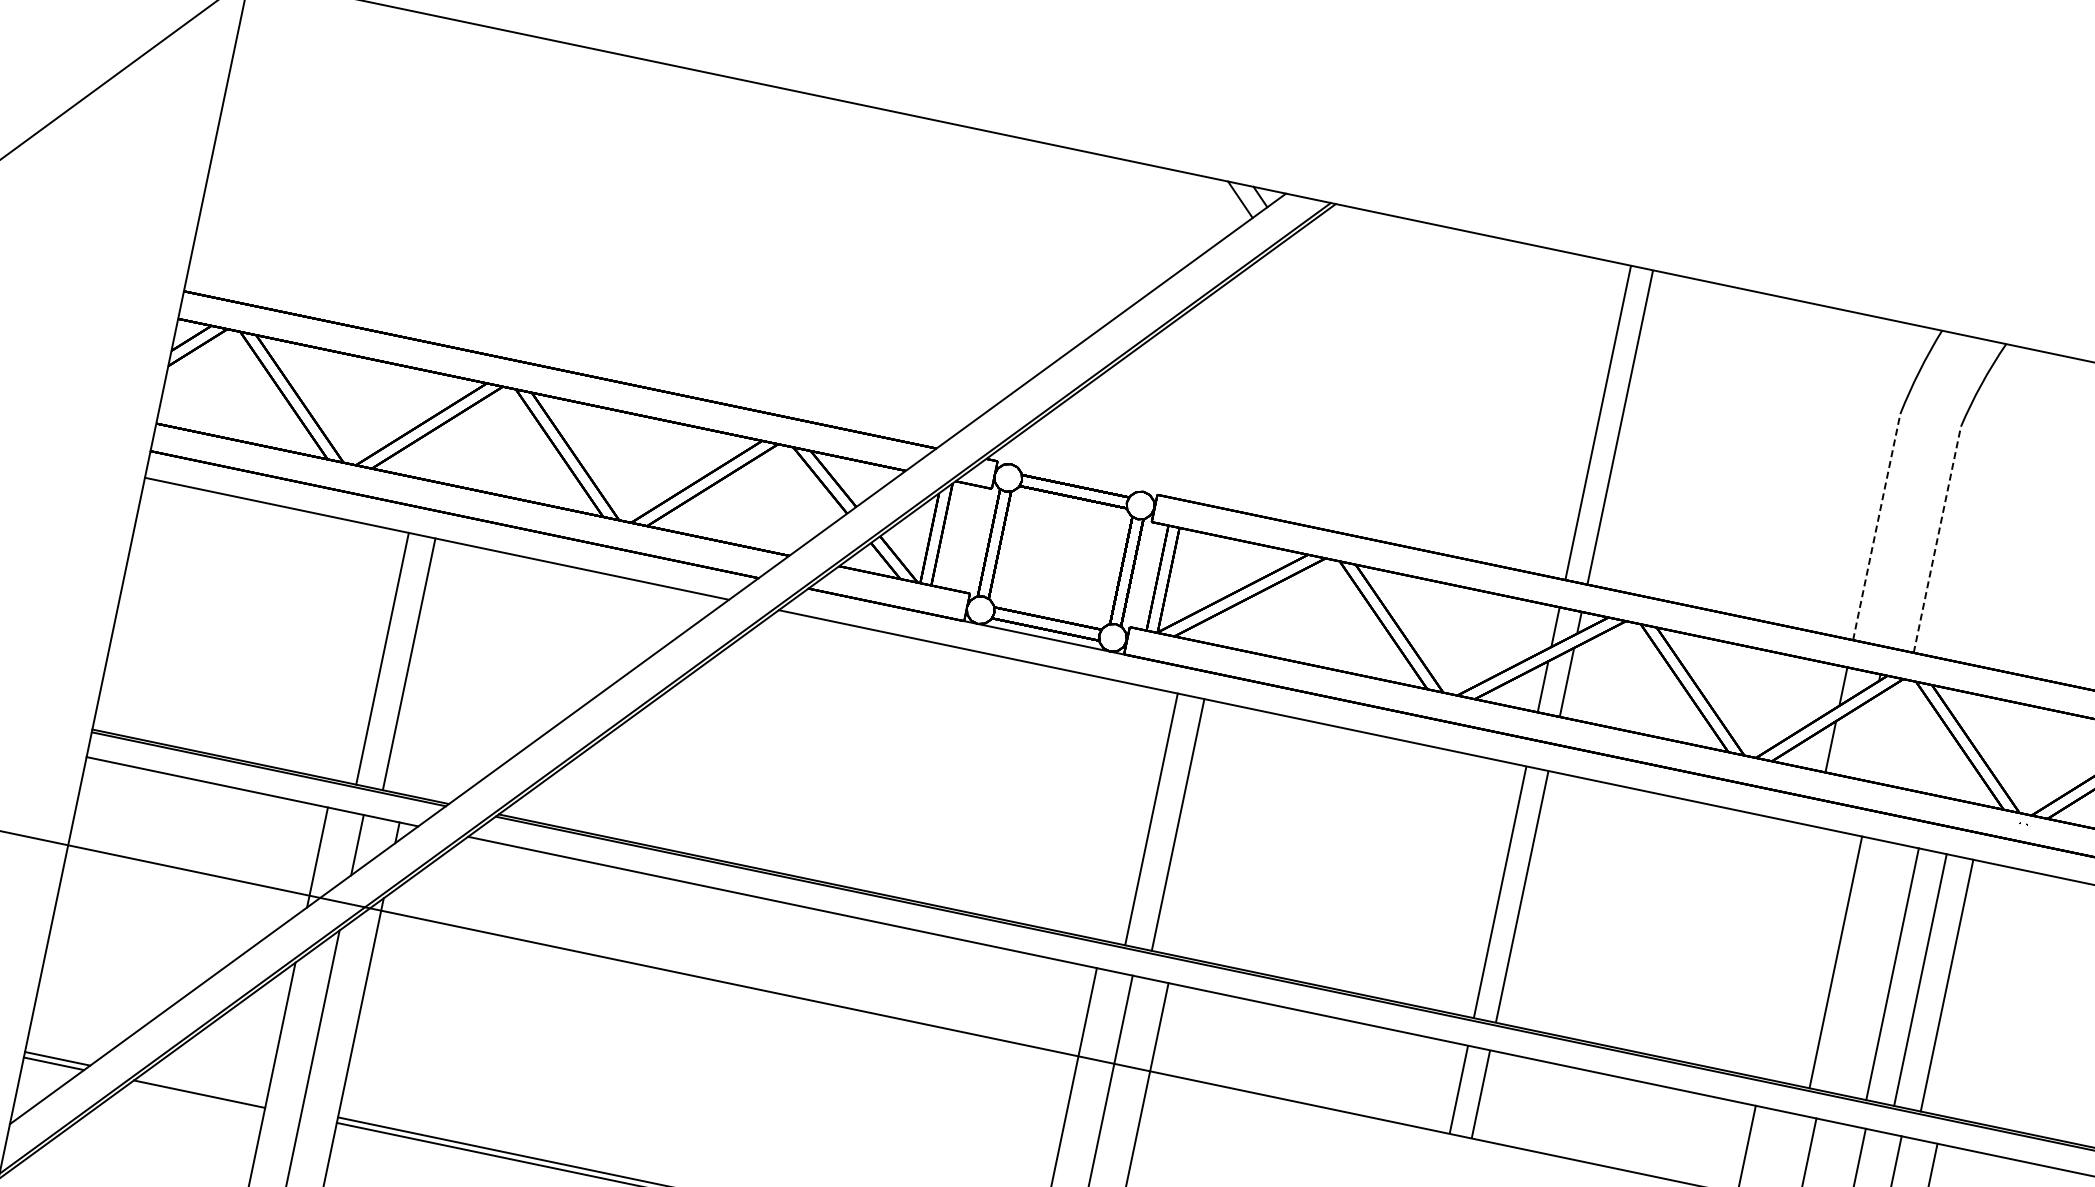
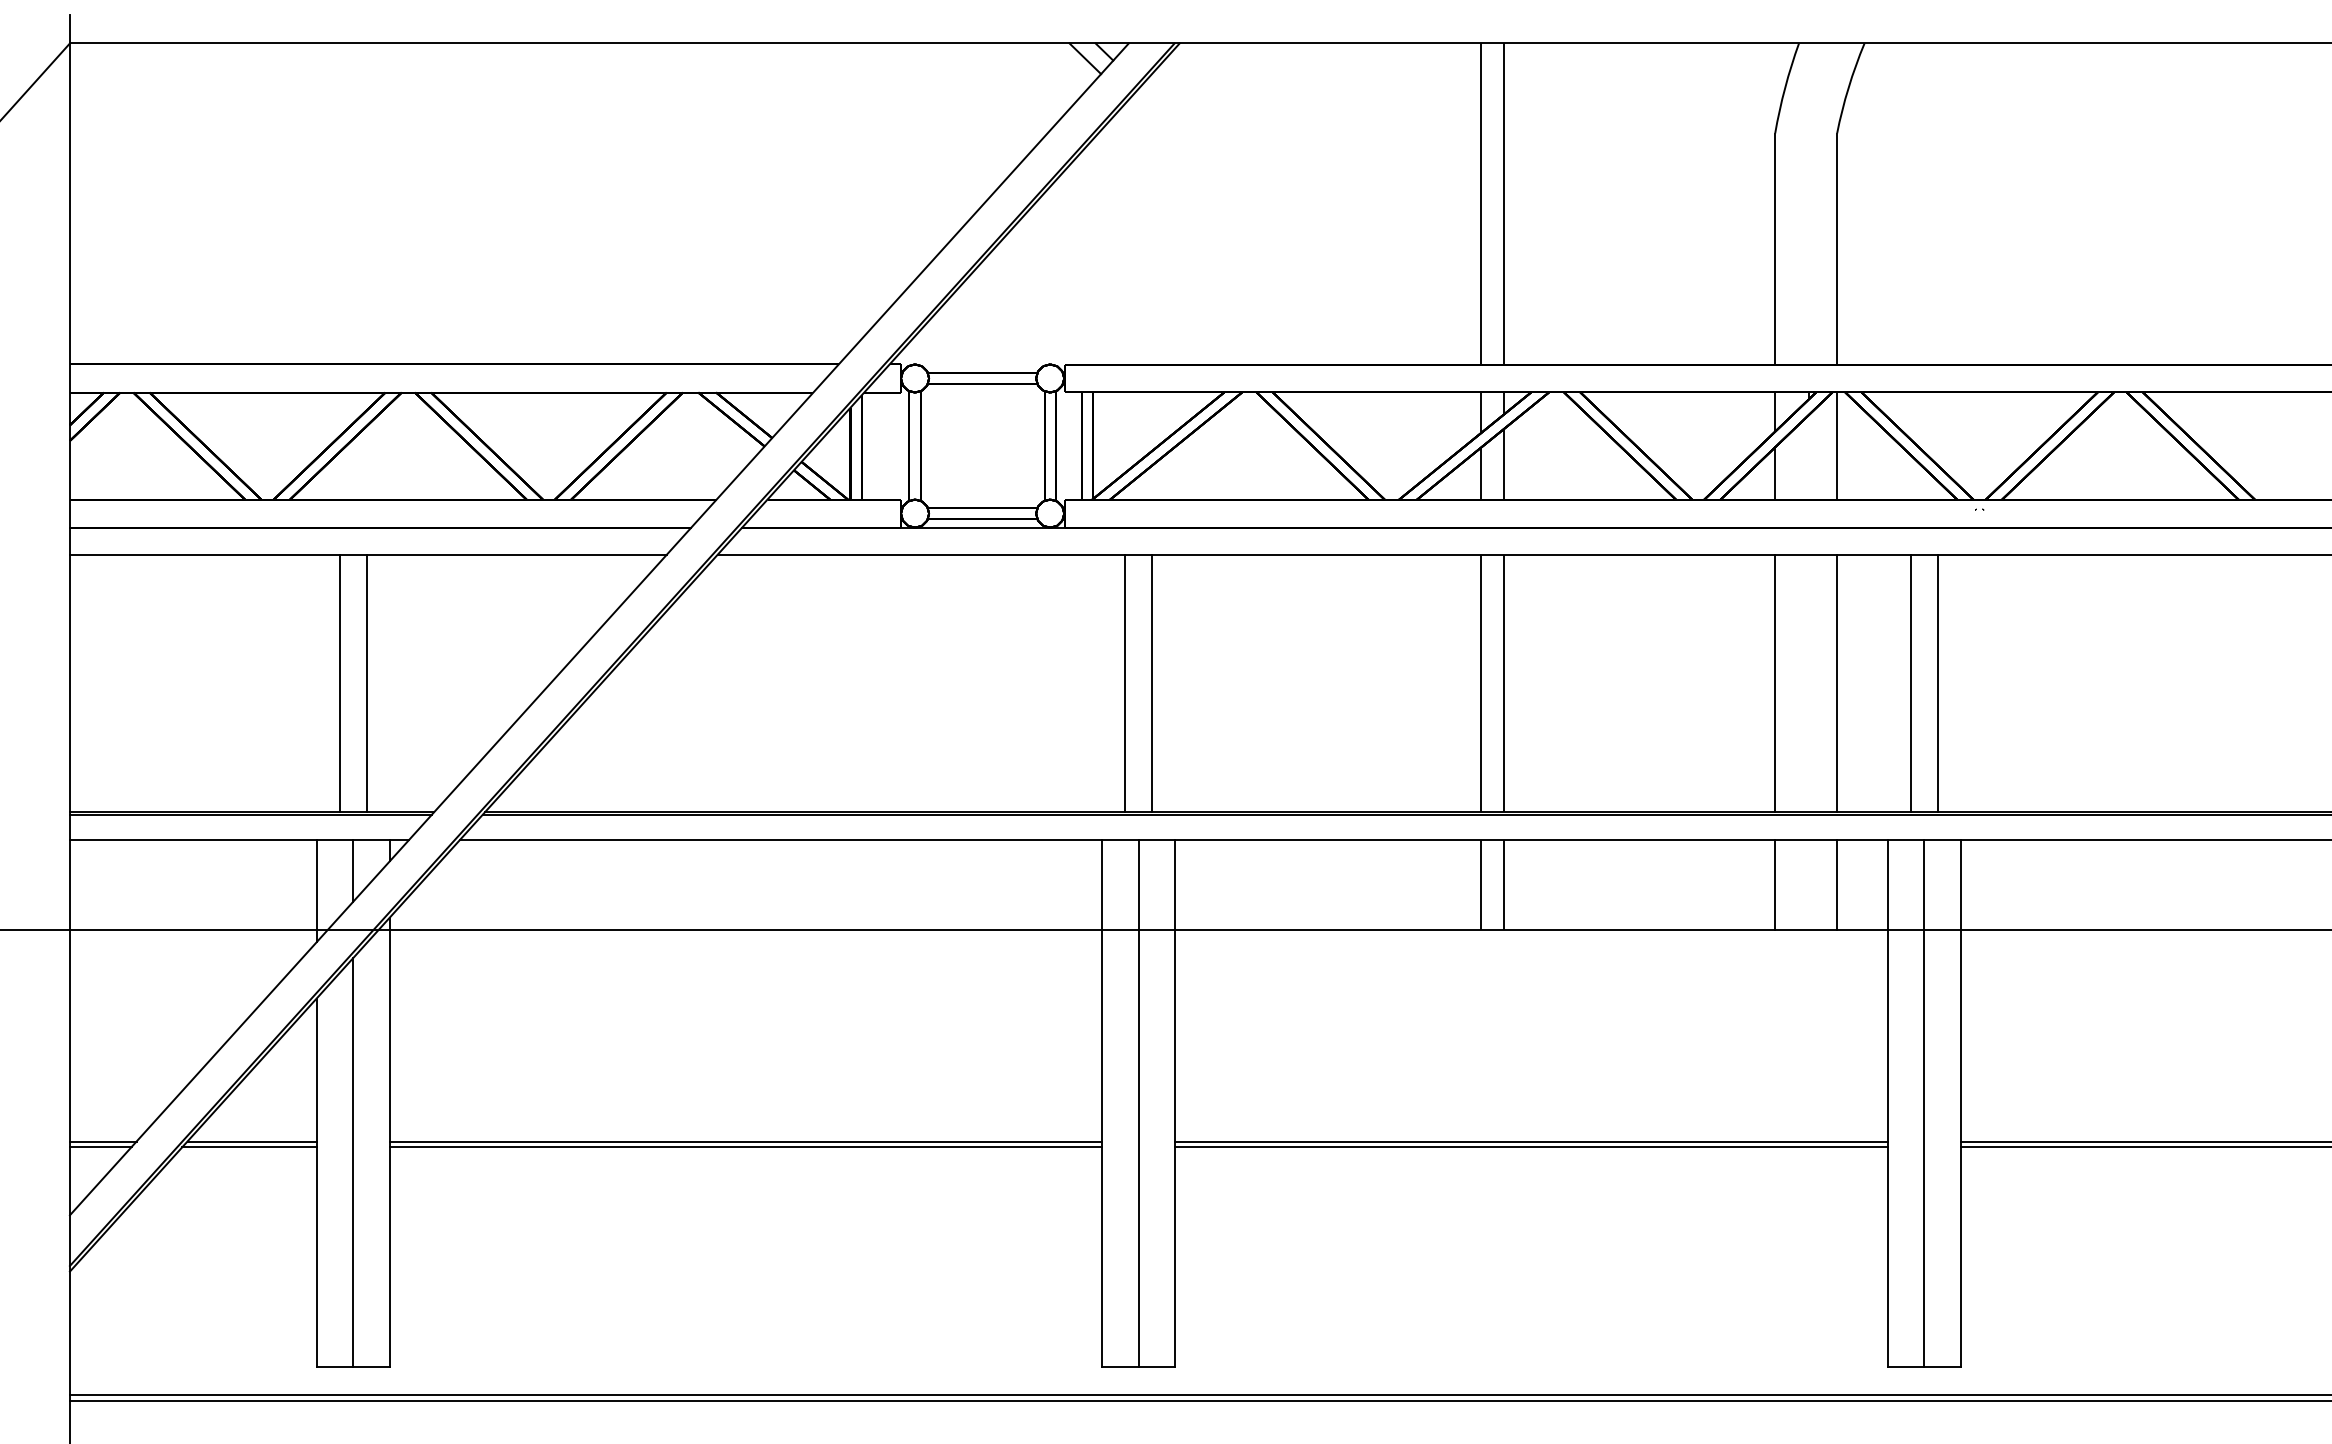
line: (1876, 527) -> (1775, 249), dashed -> solid
line: (1937, 540) -> (1837, 249), dashed -> solid
line: (1897, 732) -> (1837, 445), added
line: (1836, 962) -> (1775, 683), moved
line: (1892, 974) -> (1837, 683), moved
line: (202, 1089) -> (251, 1141), added

